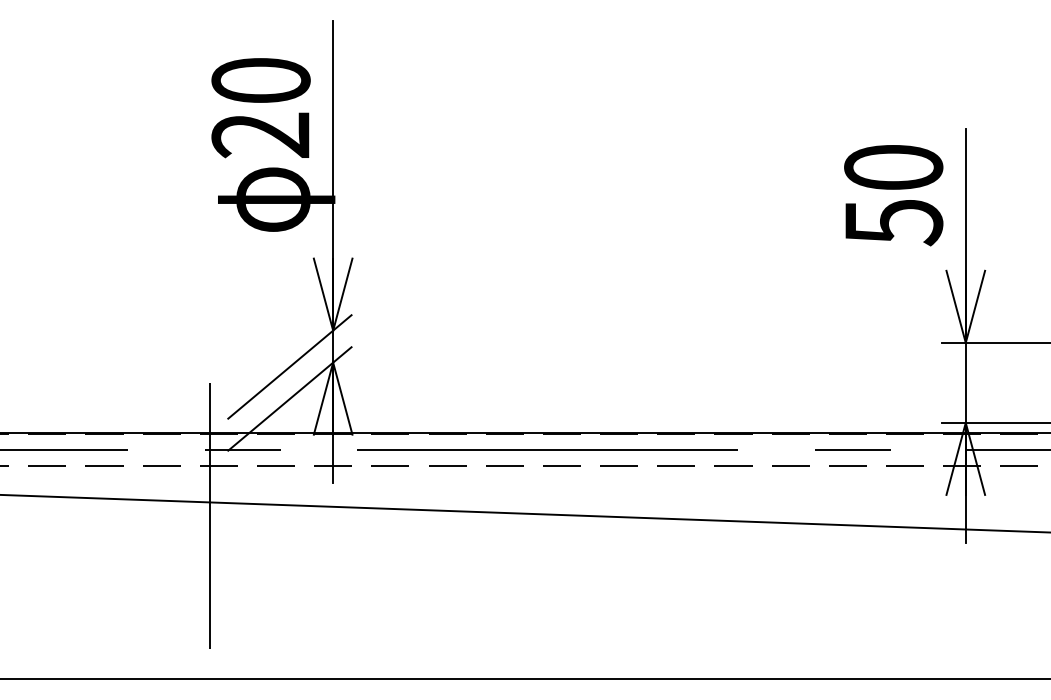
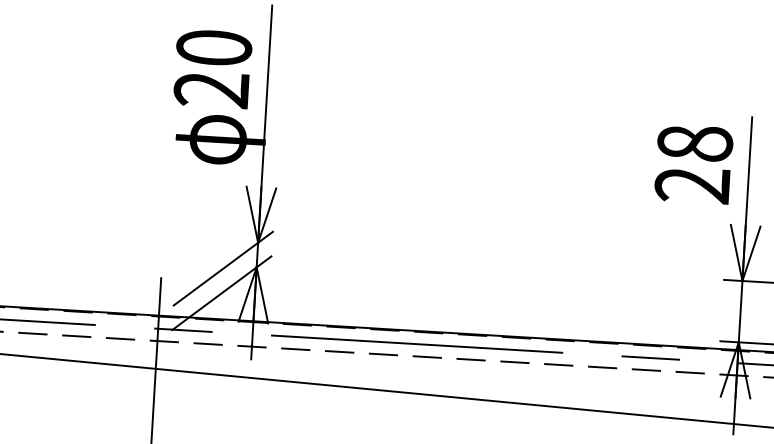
text: (893, 195) -> (693, 164), 50 -> 28

